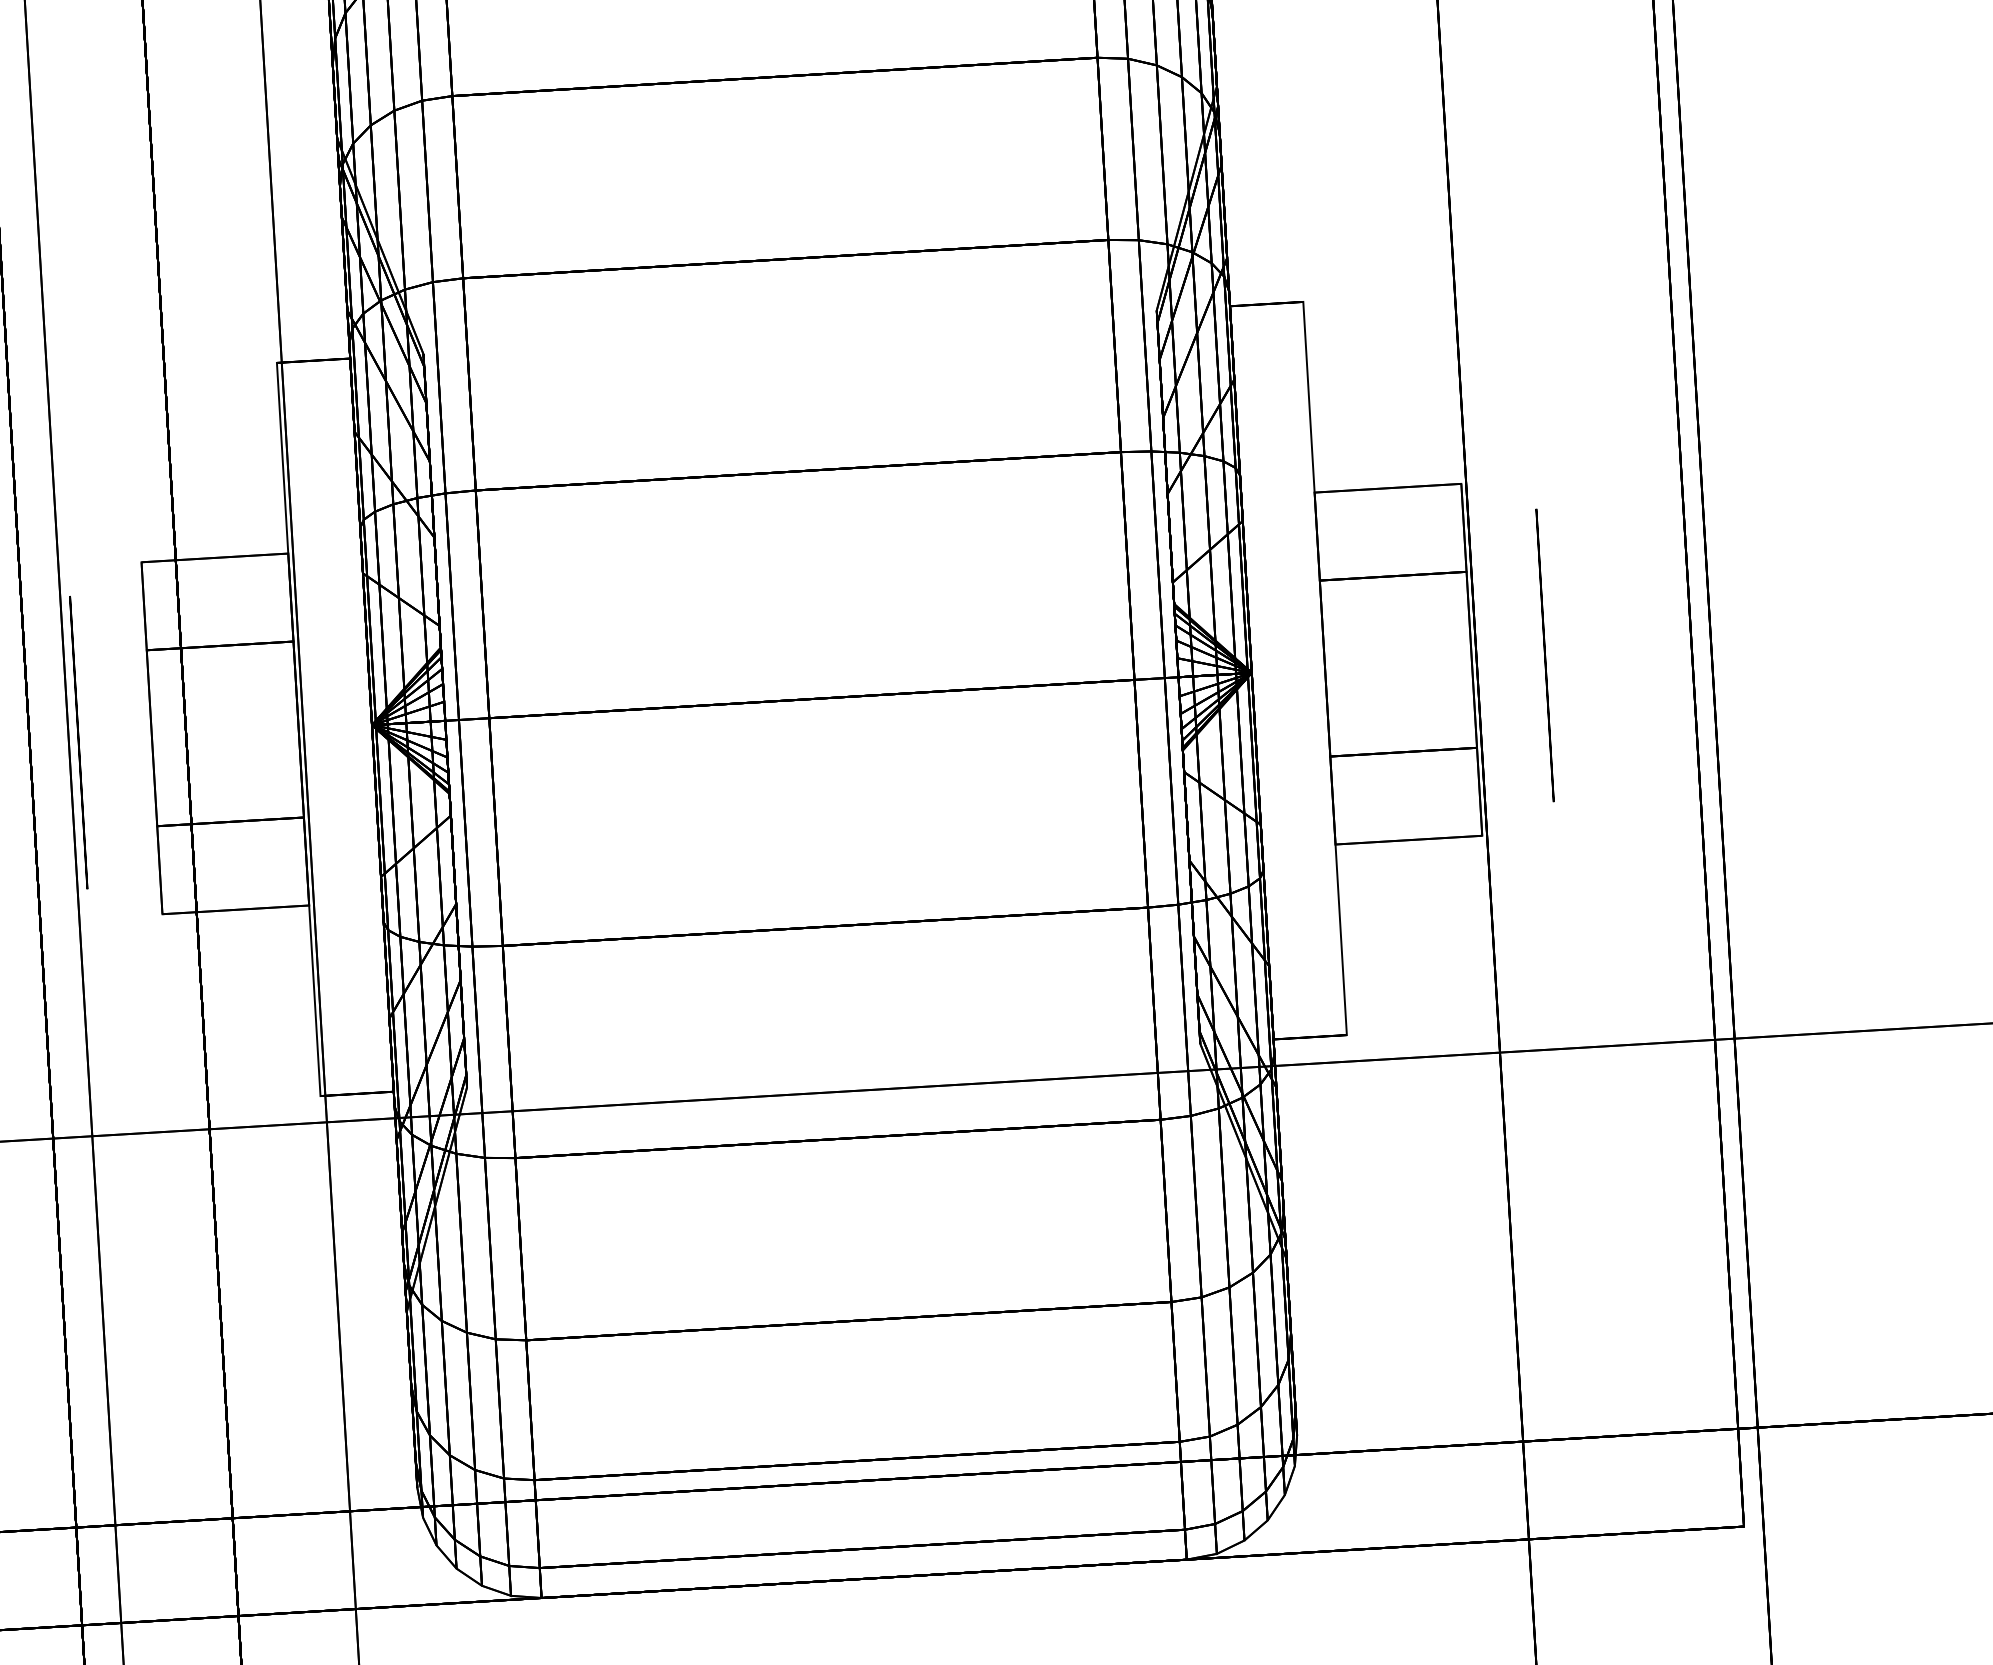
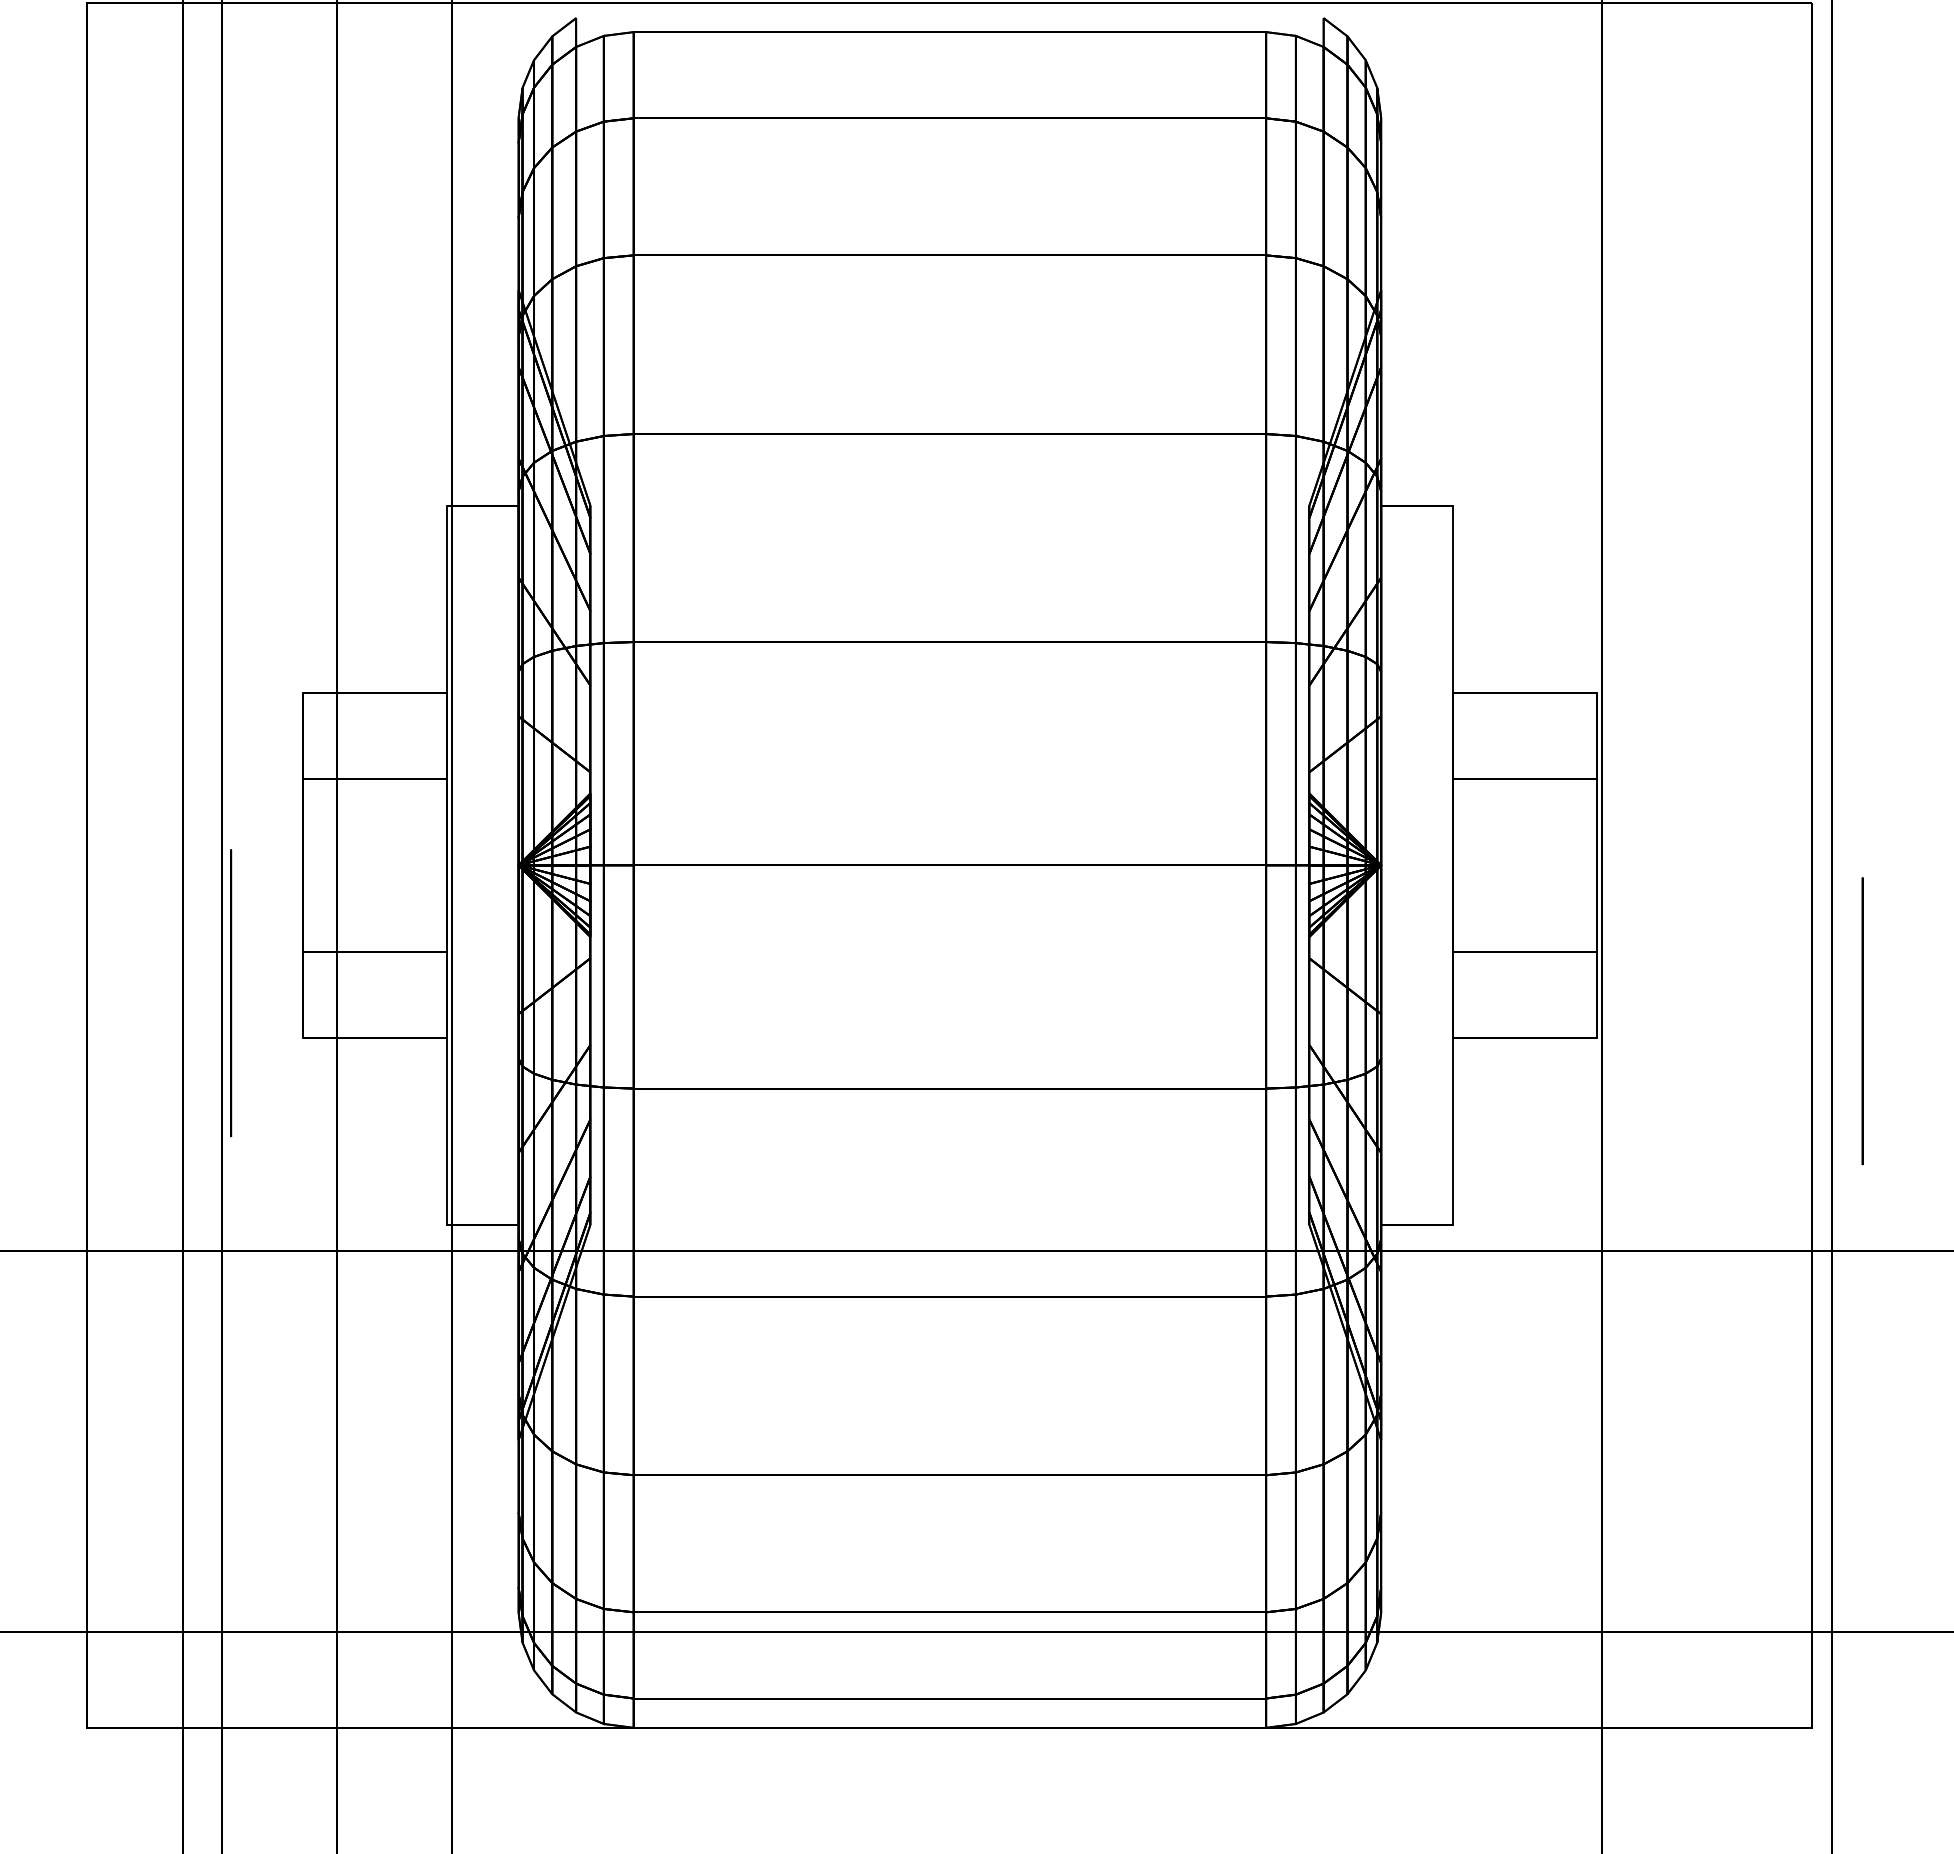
circle: (1544, 655) -> (1862, 1021), moved
circle: (79, 742) -> (231, 993), moved

